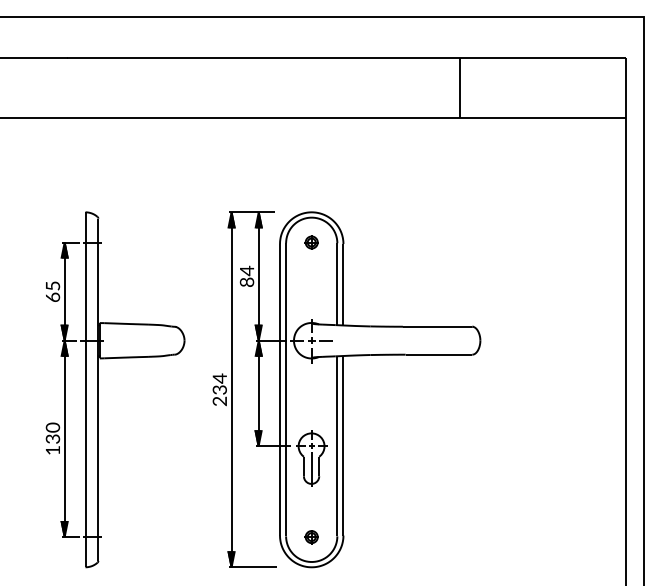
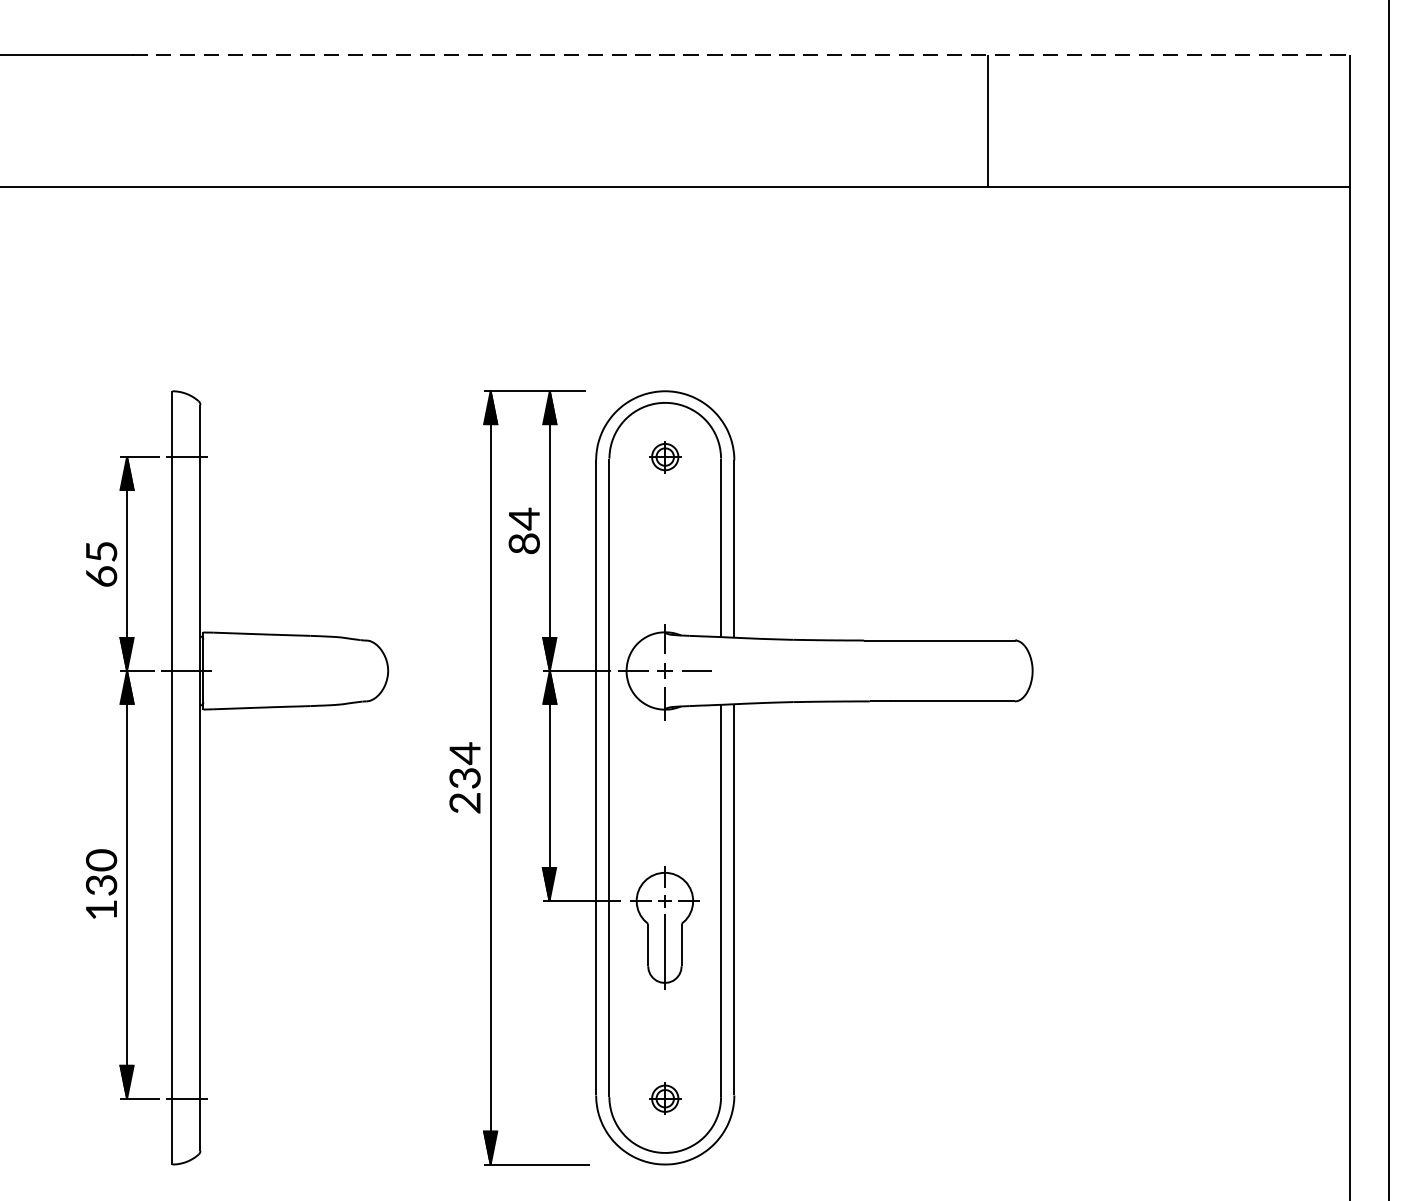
line: (347, 57) -> (743, 53), solid -> dashed

